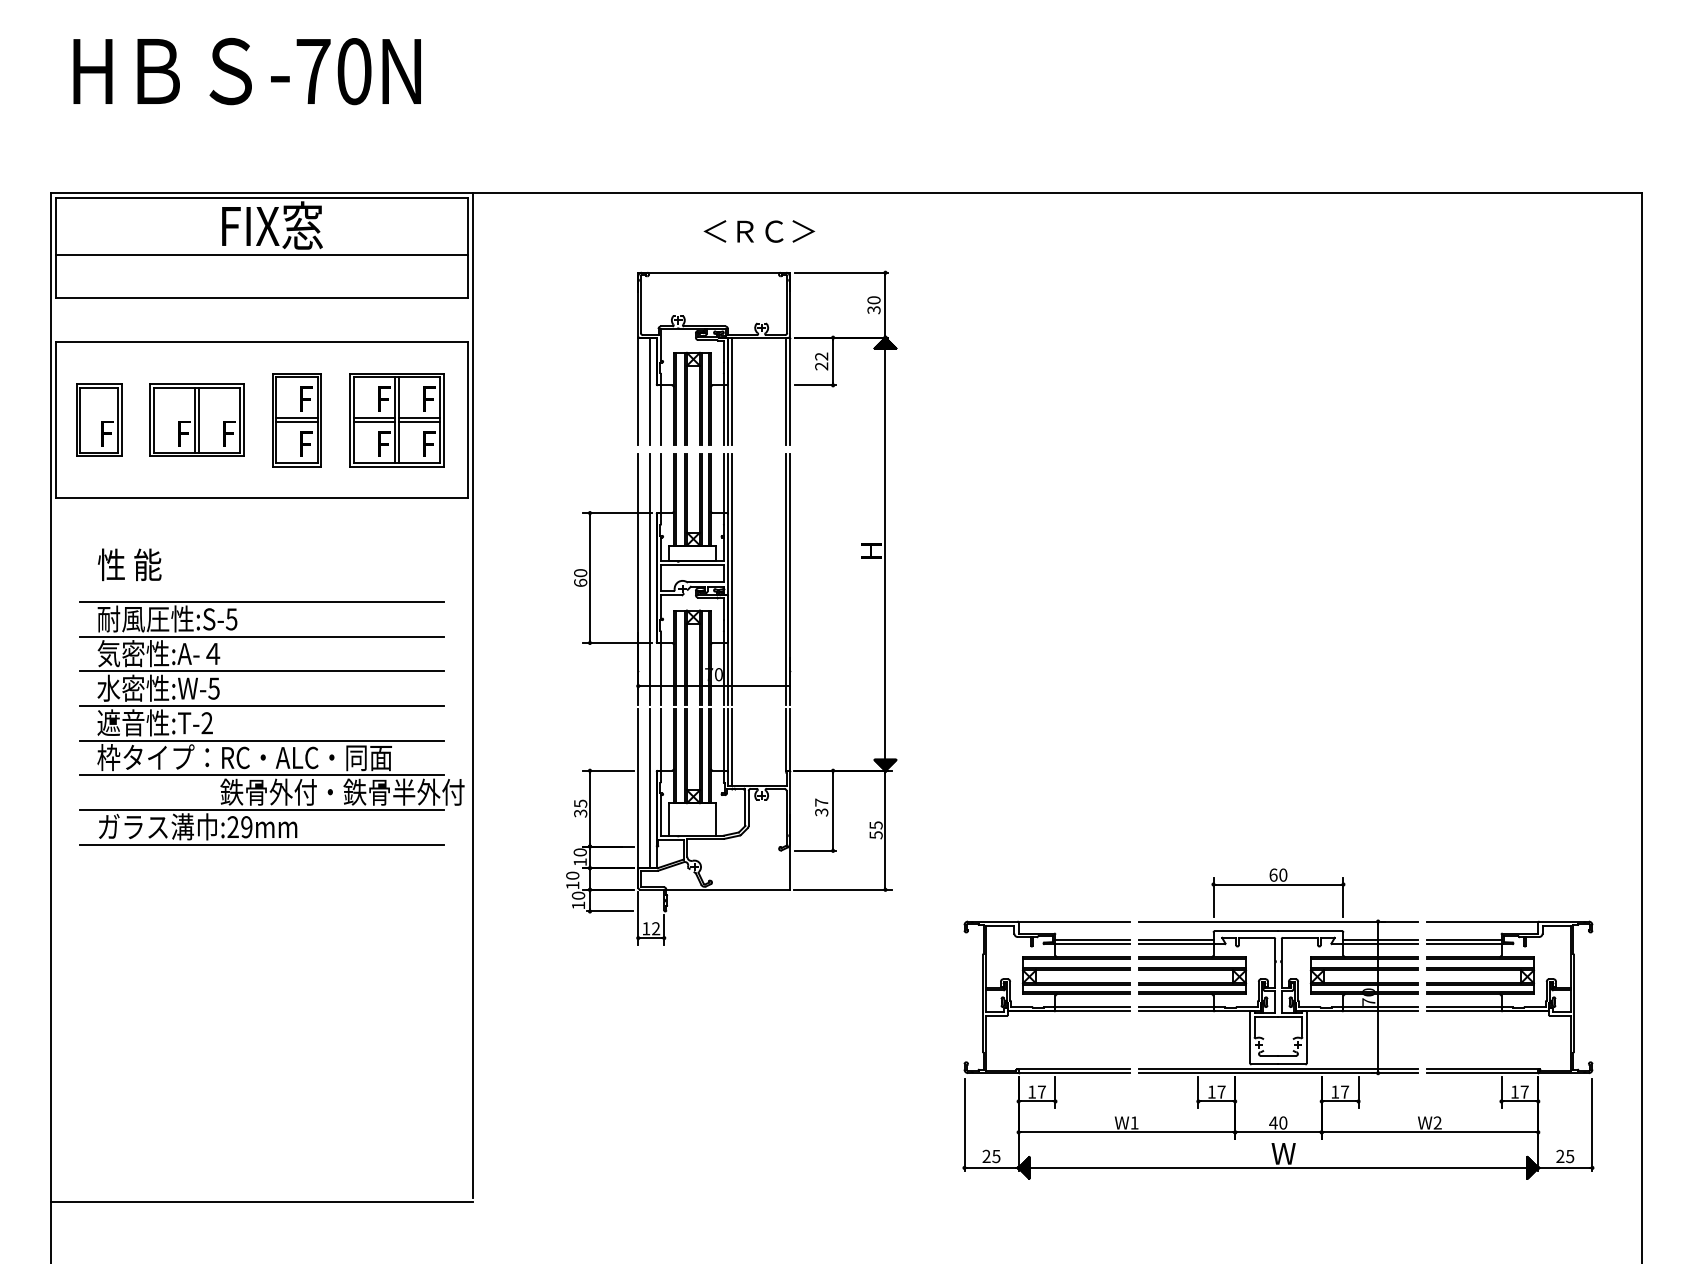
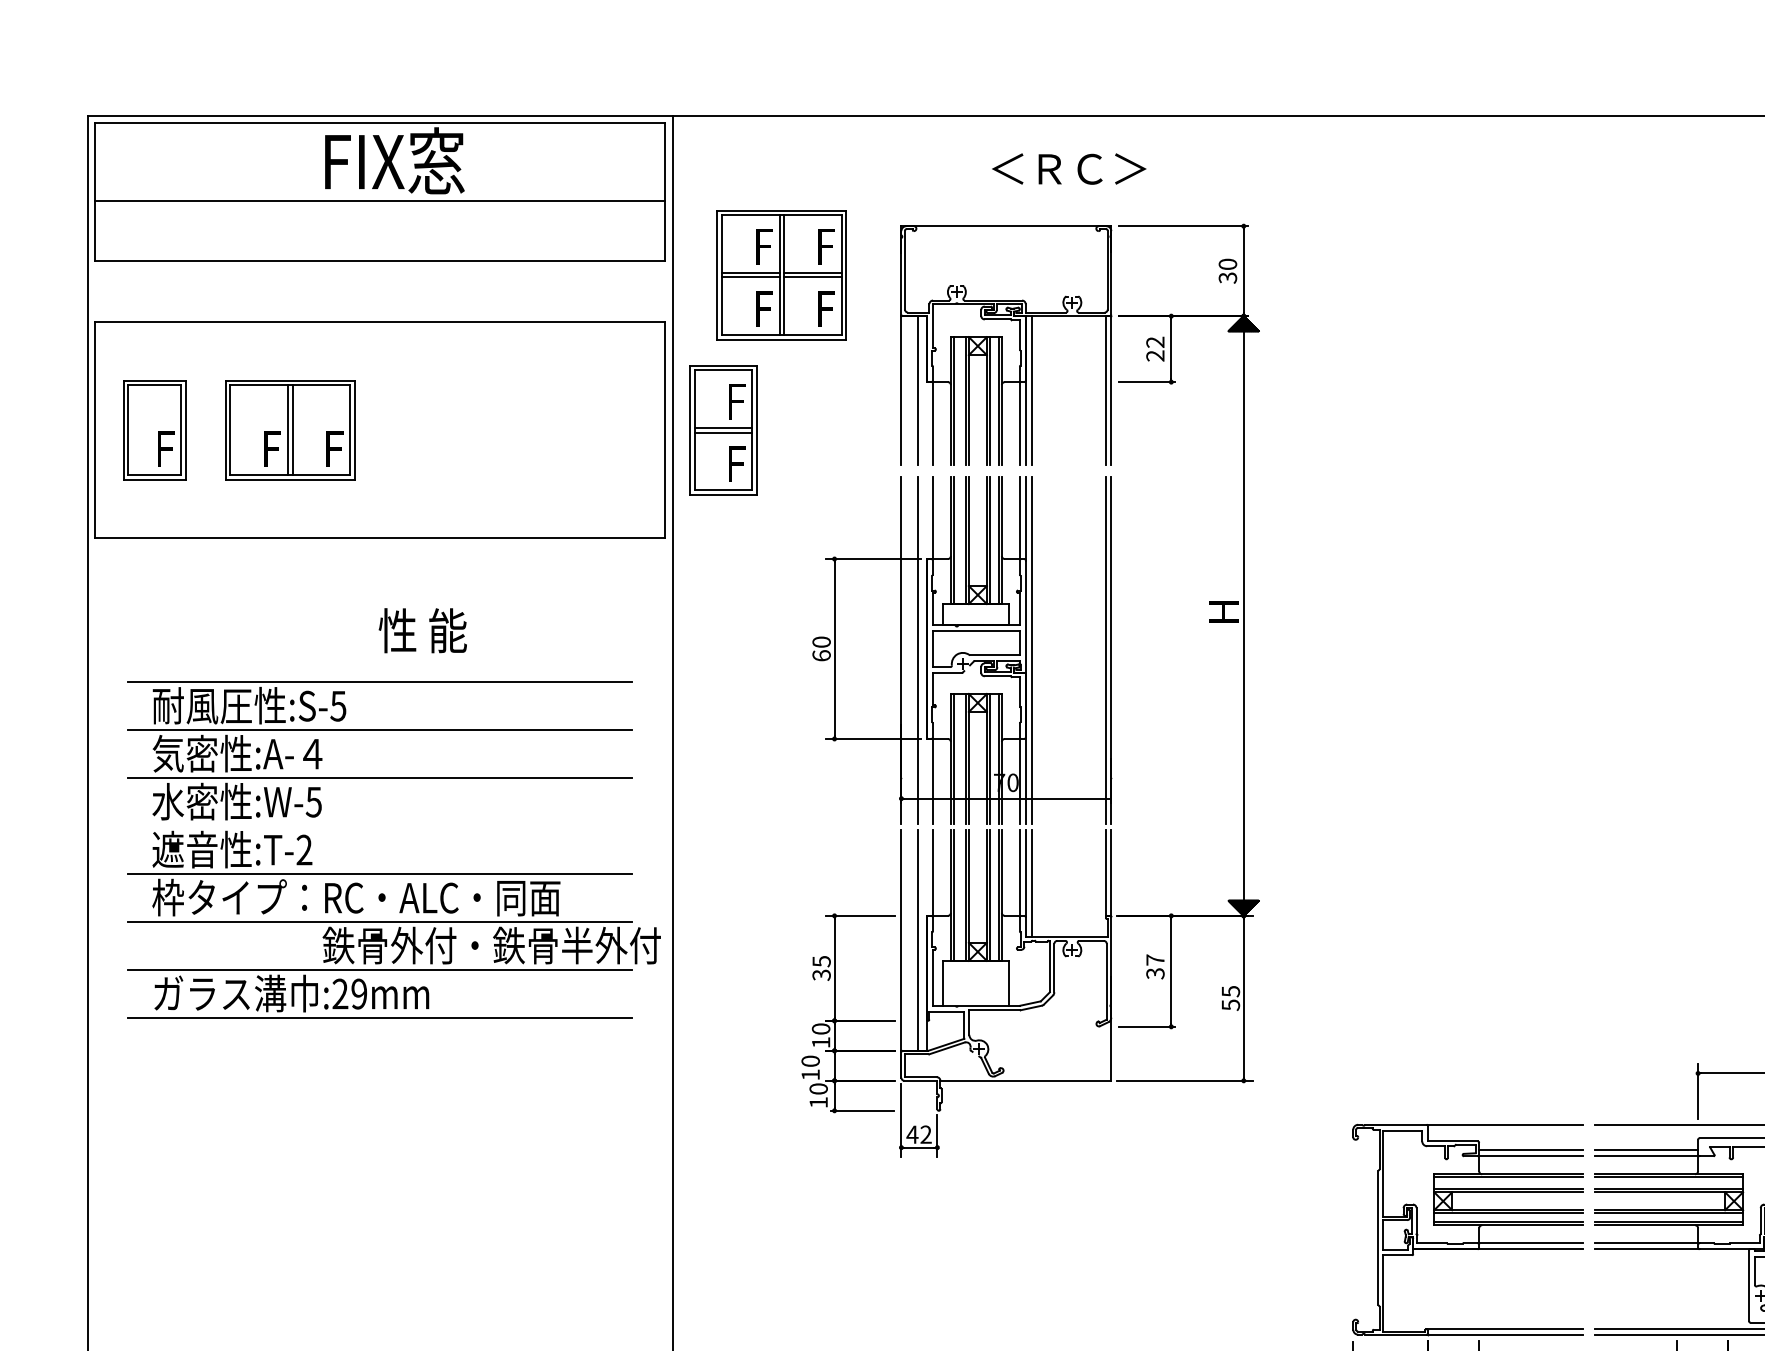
part: (296, 420) -> (723, 430), moved
part: (396, 420) -> (781, 275), moved
text: (129, 564) -> (422, 630), moved
line: (261, 705) -> (379, 825), removed
text: (645, 928) -> (911, 1134), 12 -> 42

